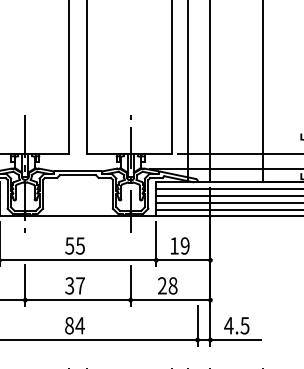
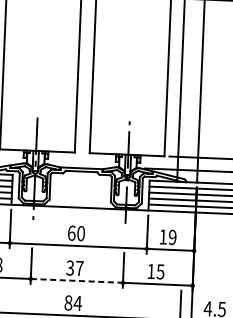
text: (74, 245) -> (75, 232), 55 -> 60
text: (167, 285) -> (155, 271), 28 -> 15
line: (77, 300) -> (76, 281), solid -> dashed

